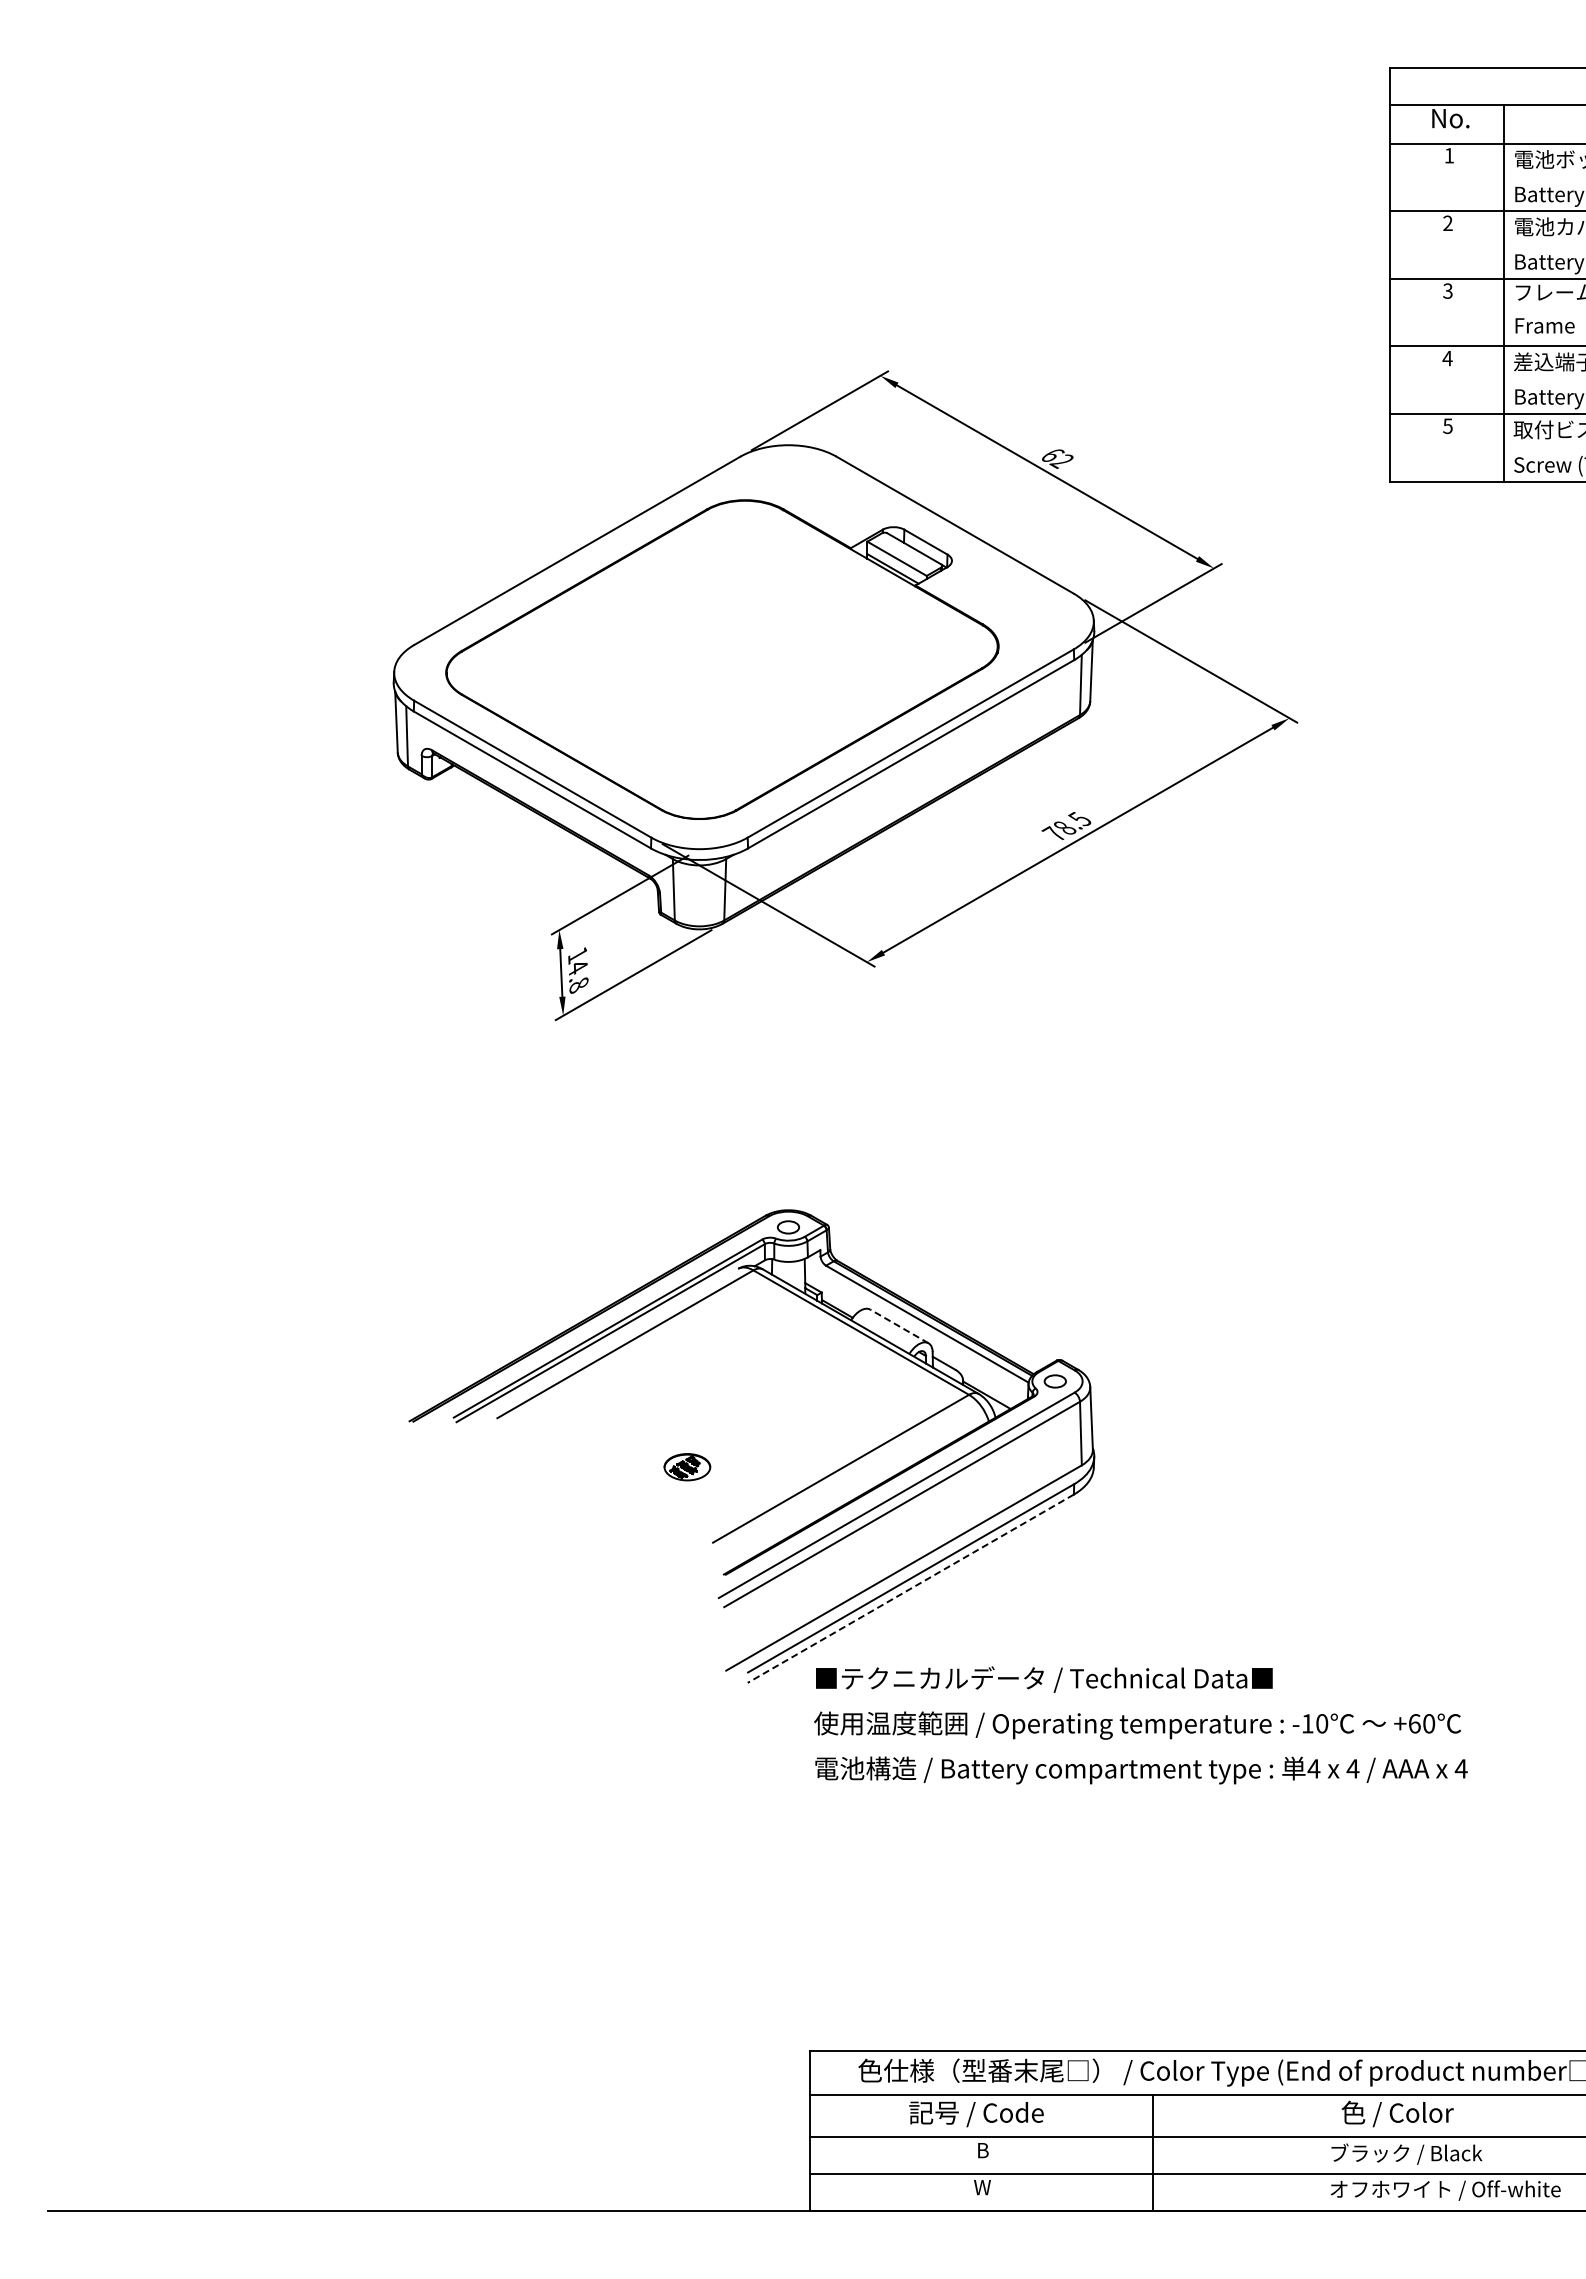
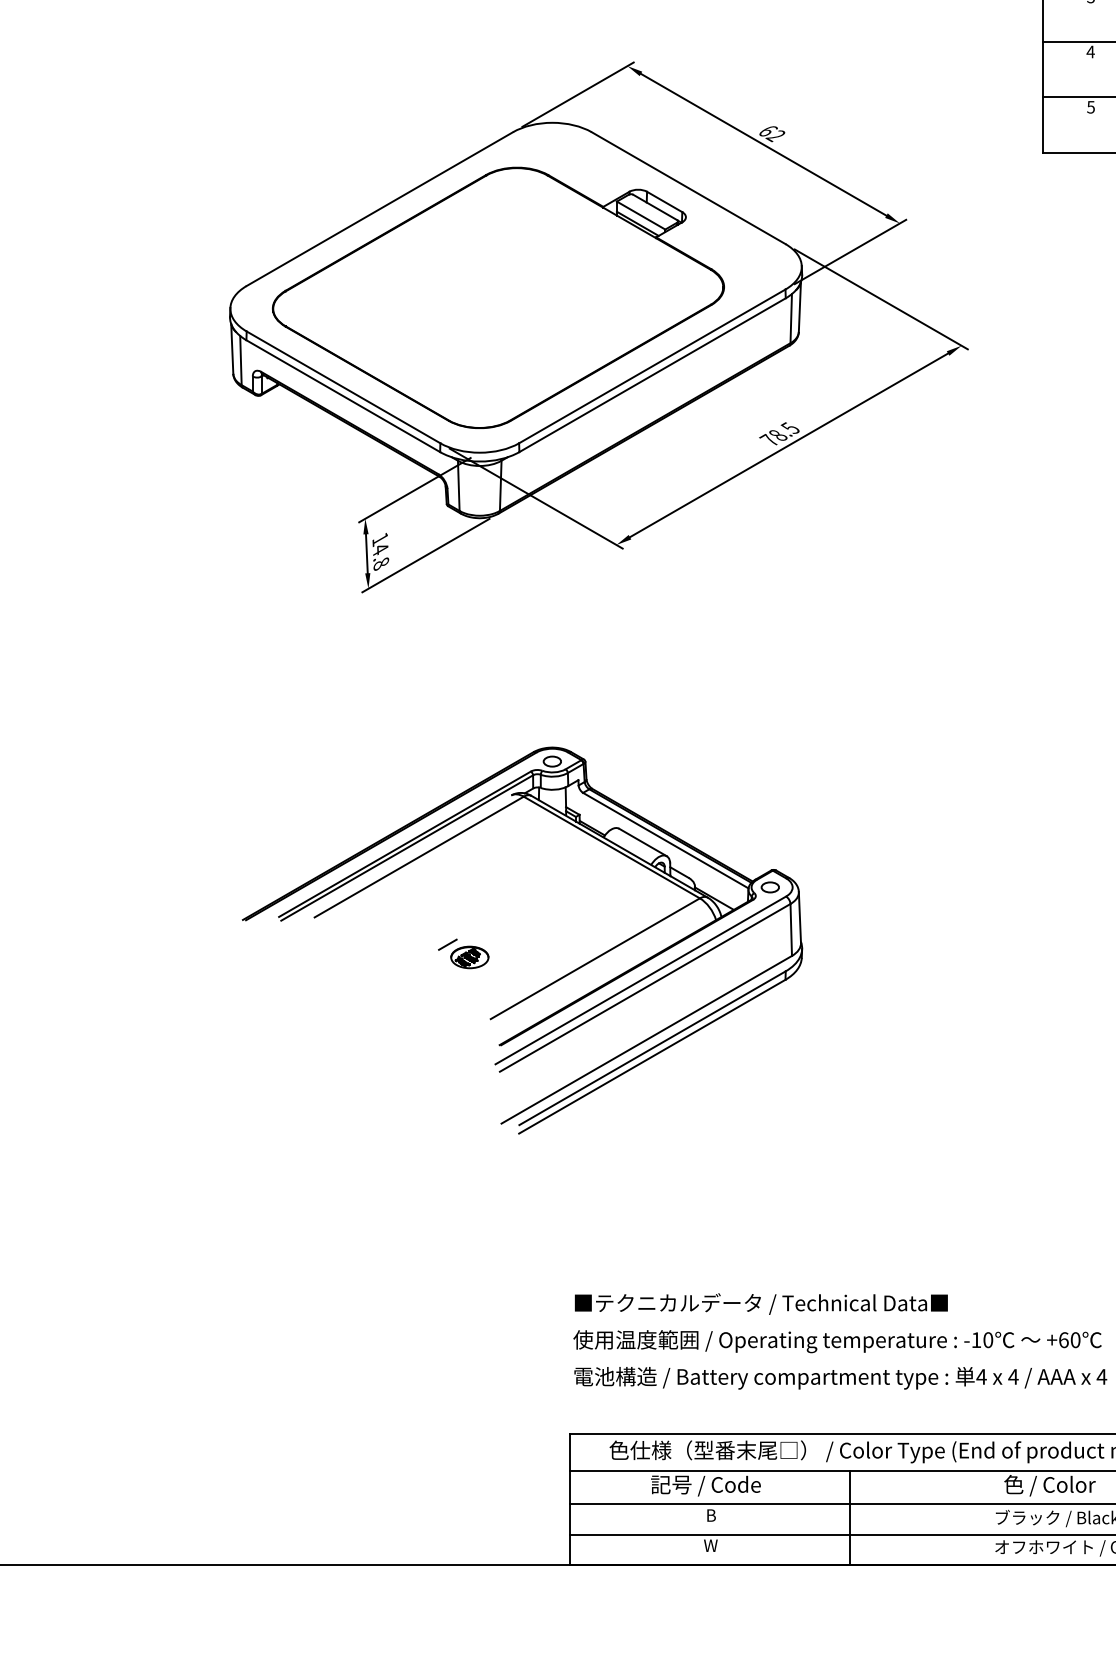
line: (899, 1326) -> (643, 842), dashed -> solid
line: (660, 1451) -> (447, 944), added
line: (910, 1588) -> (652, 1056), dashed -> solid
text: (1140, 1725) -> (839, 1341), moved

